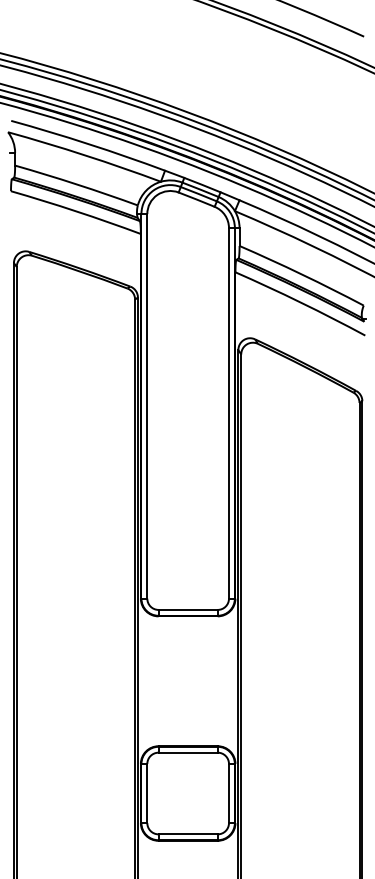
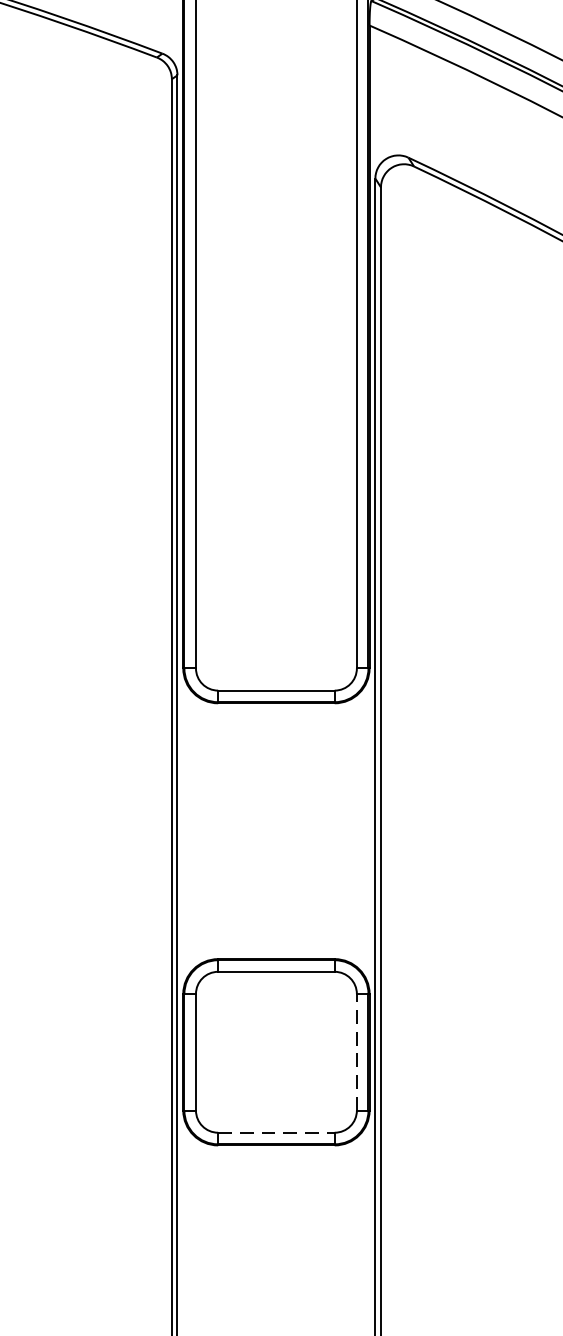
line: (229, 793) -> (357, 1052), solid -> dashed
line: (188, 834) -> (277, 1132), solid -> dashed

